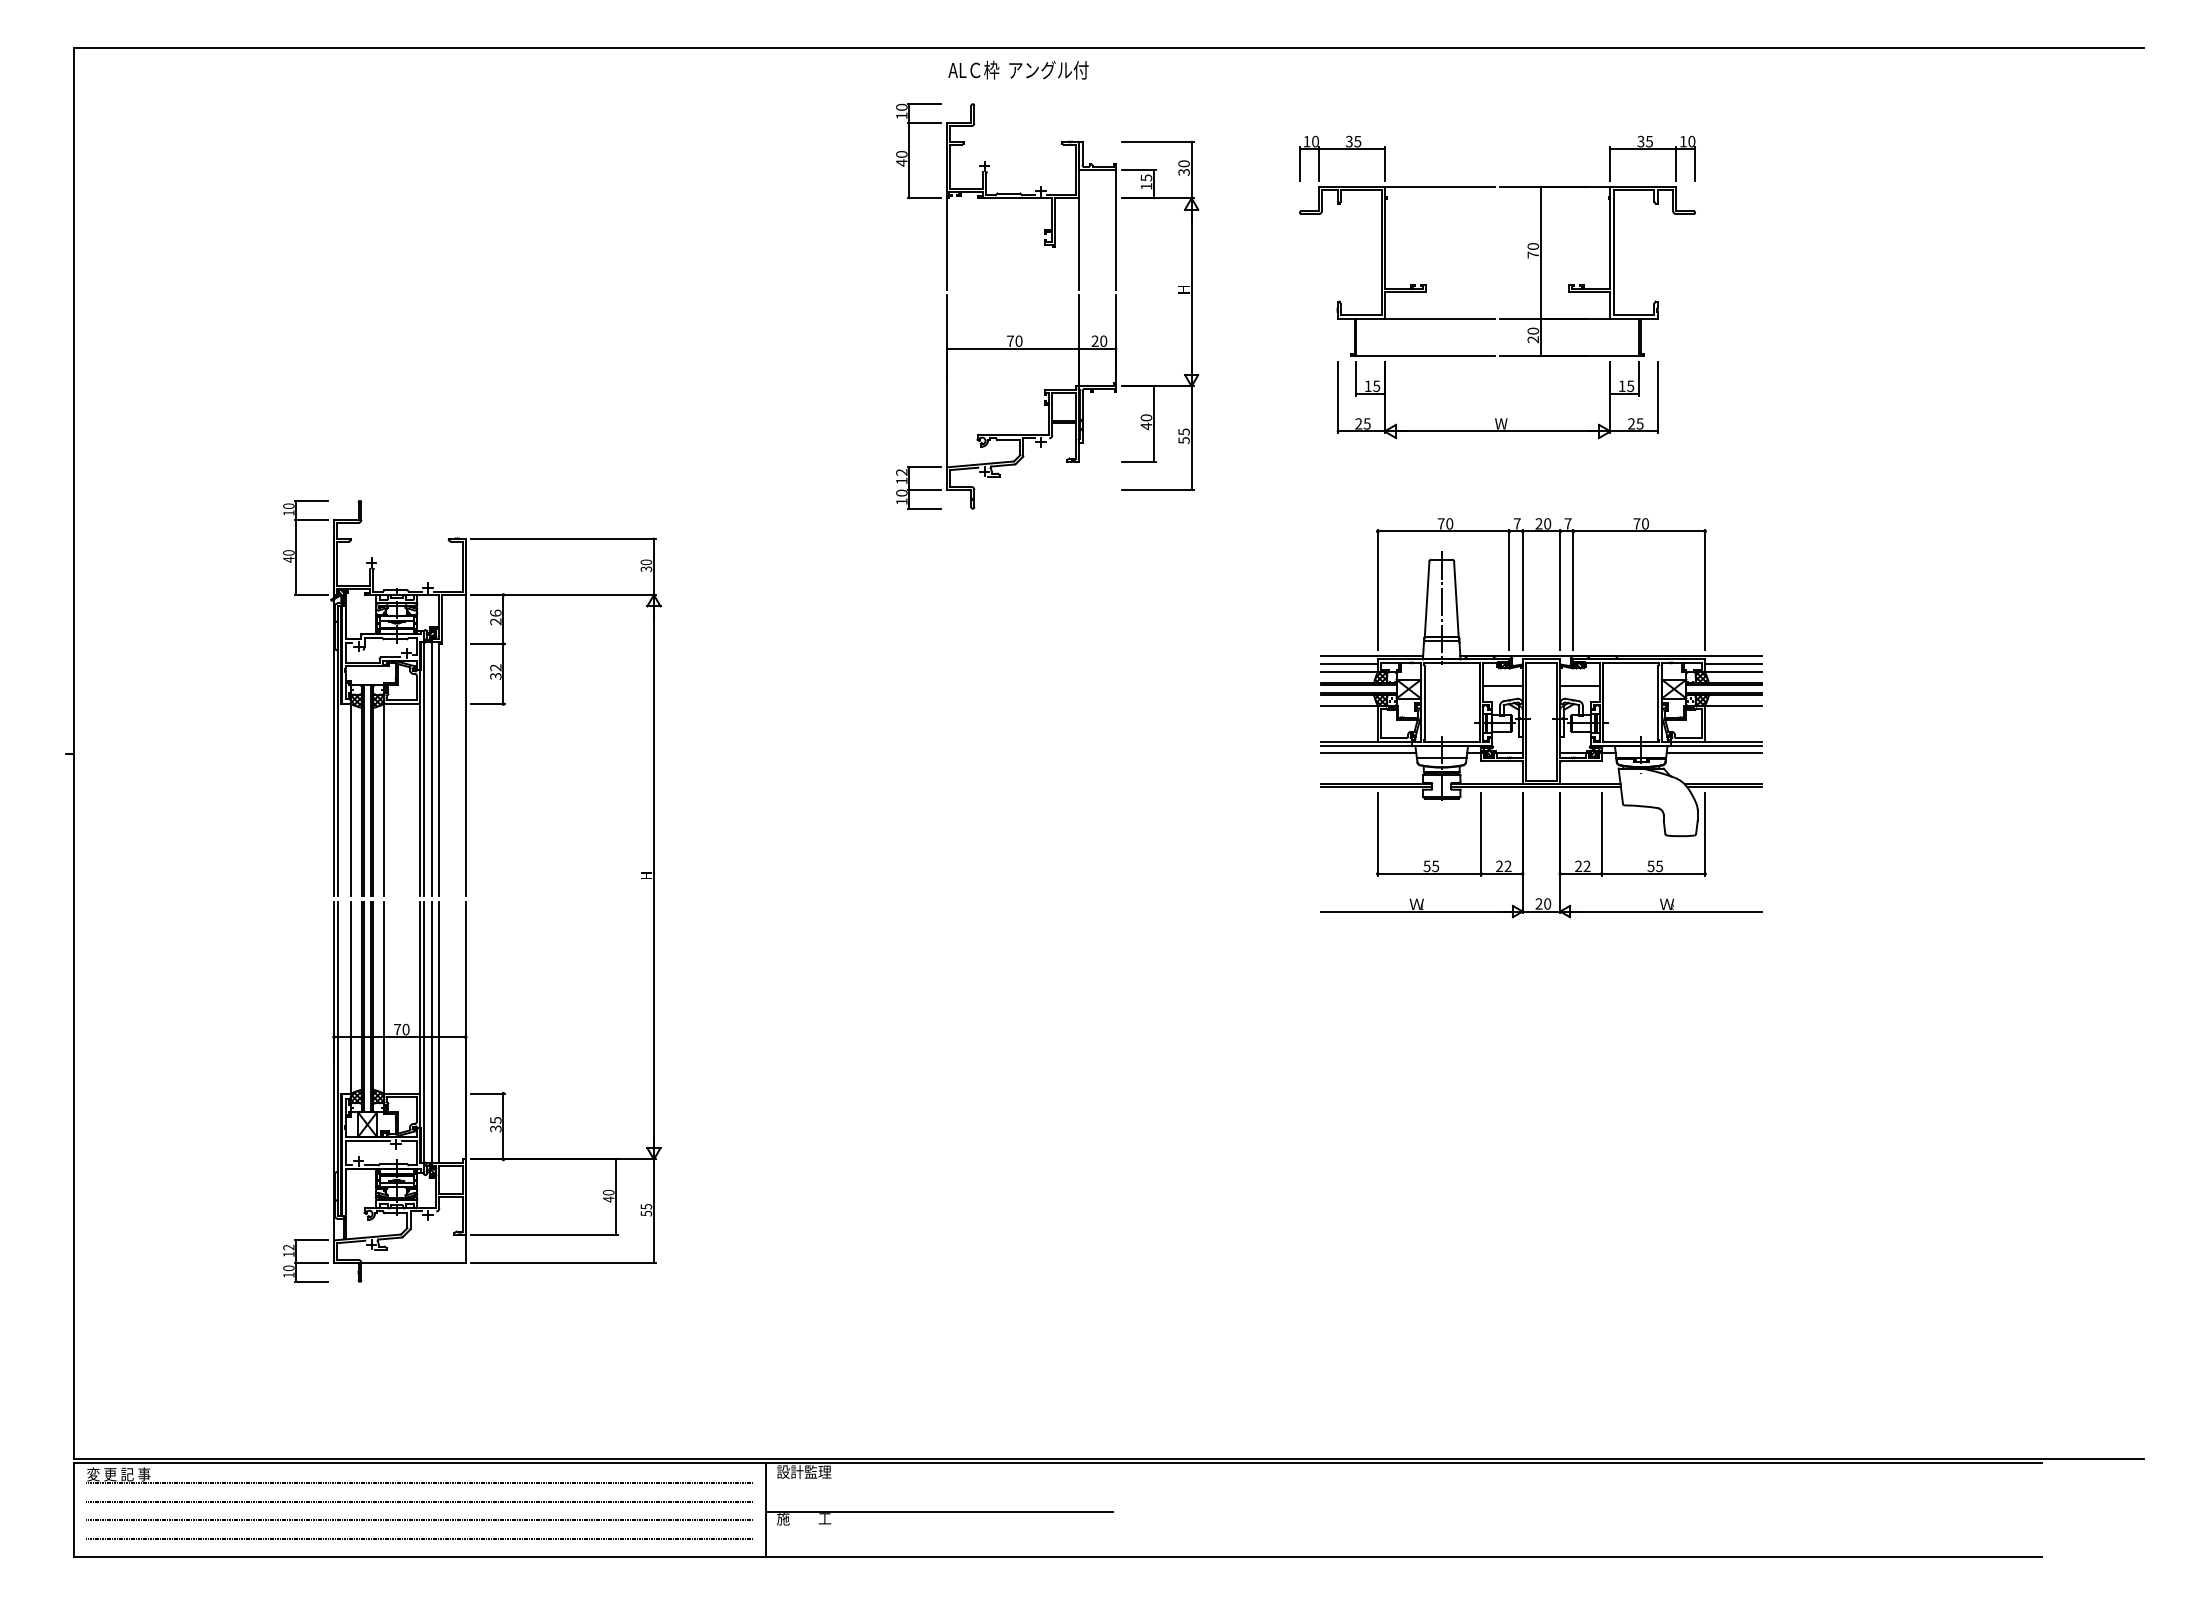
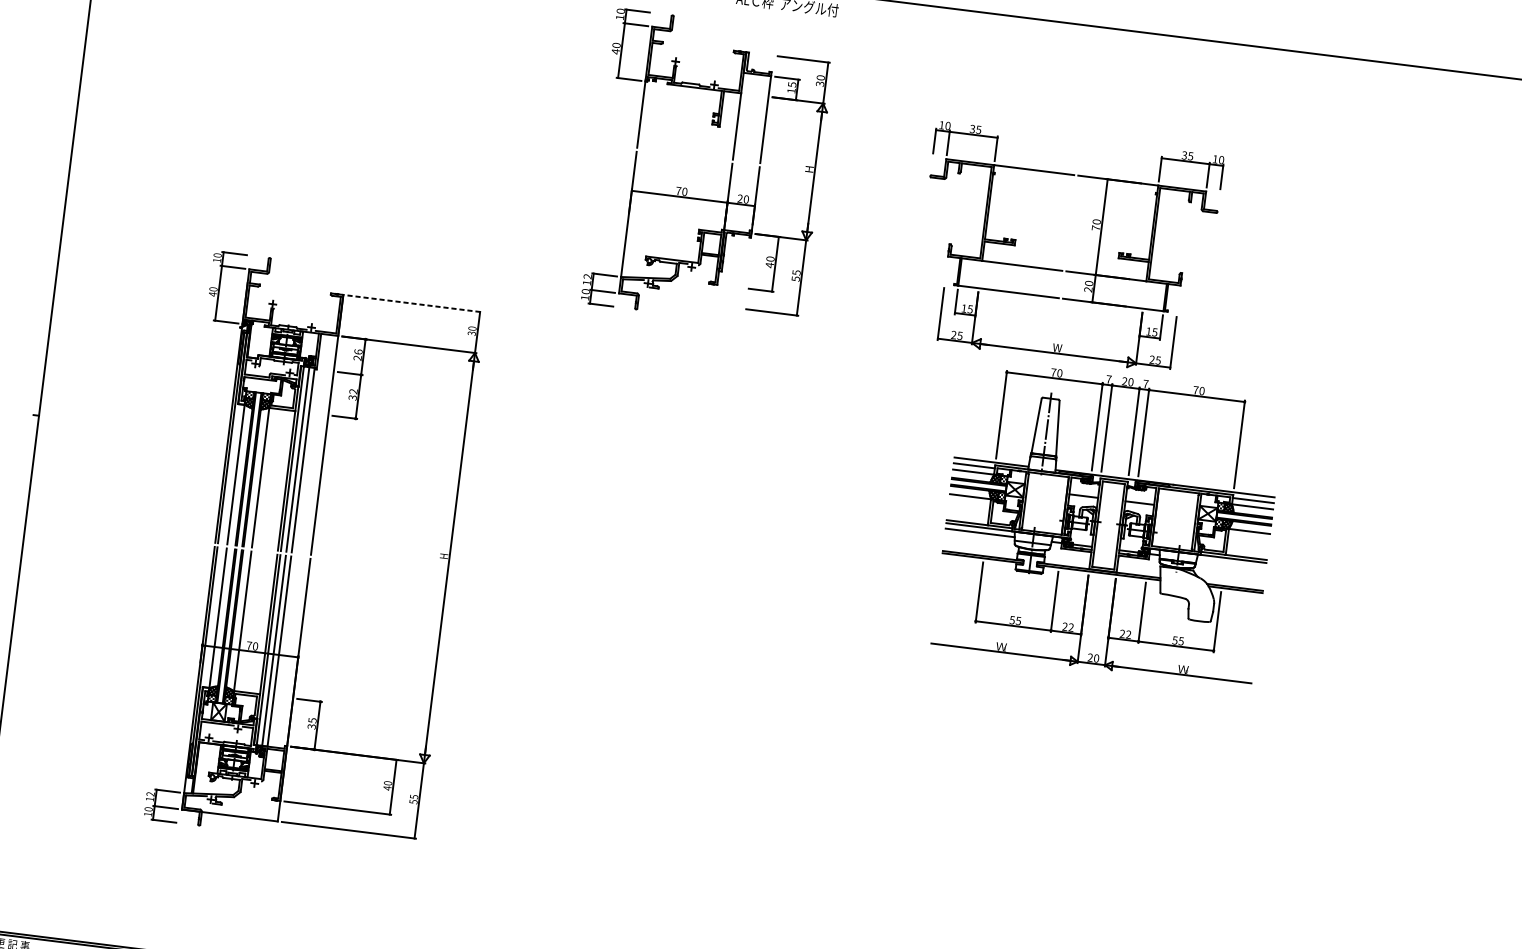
part: (1078, 306) -> (731, 172), moved
part: (1495, 318) -> (1062, 270), moved
line: (564, 538) -> (415, 303), solid -> dashed
line: (1713, 753) -> (1230, 564), removed

